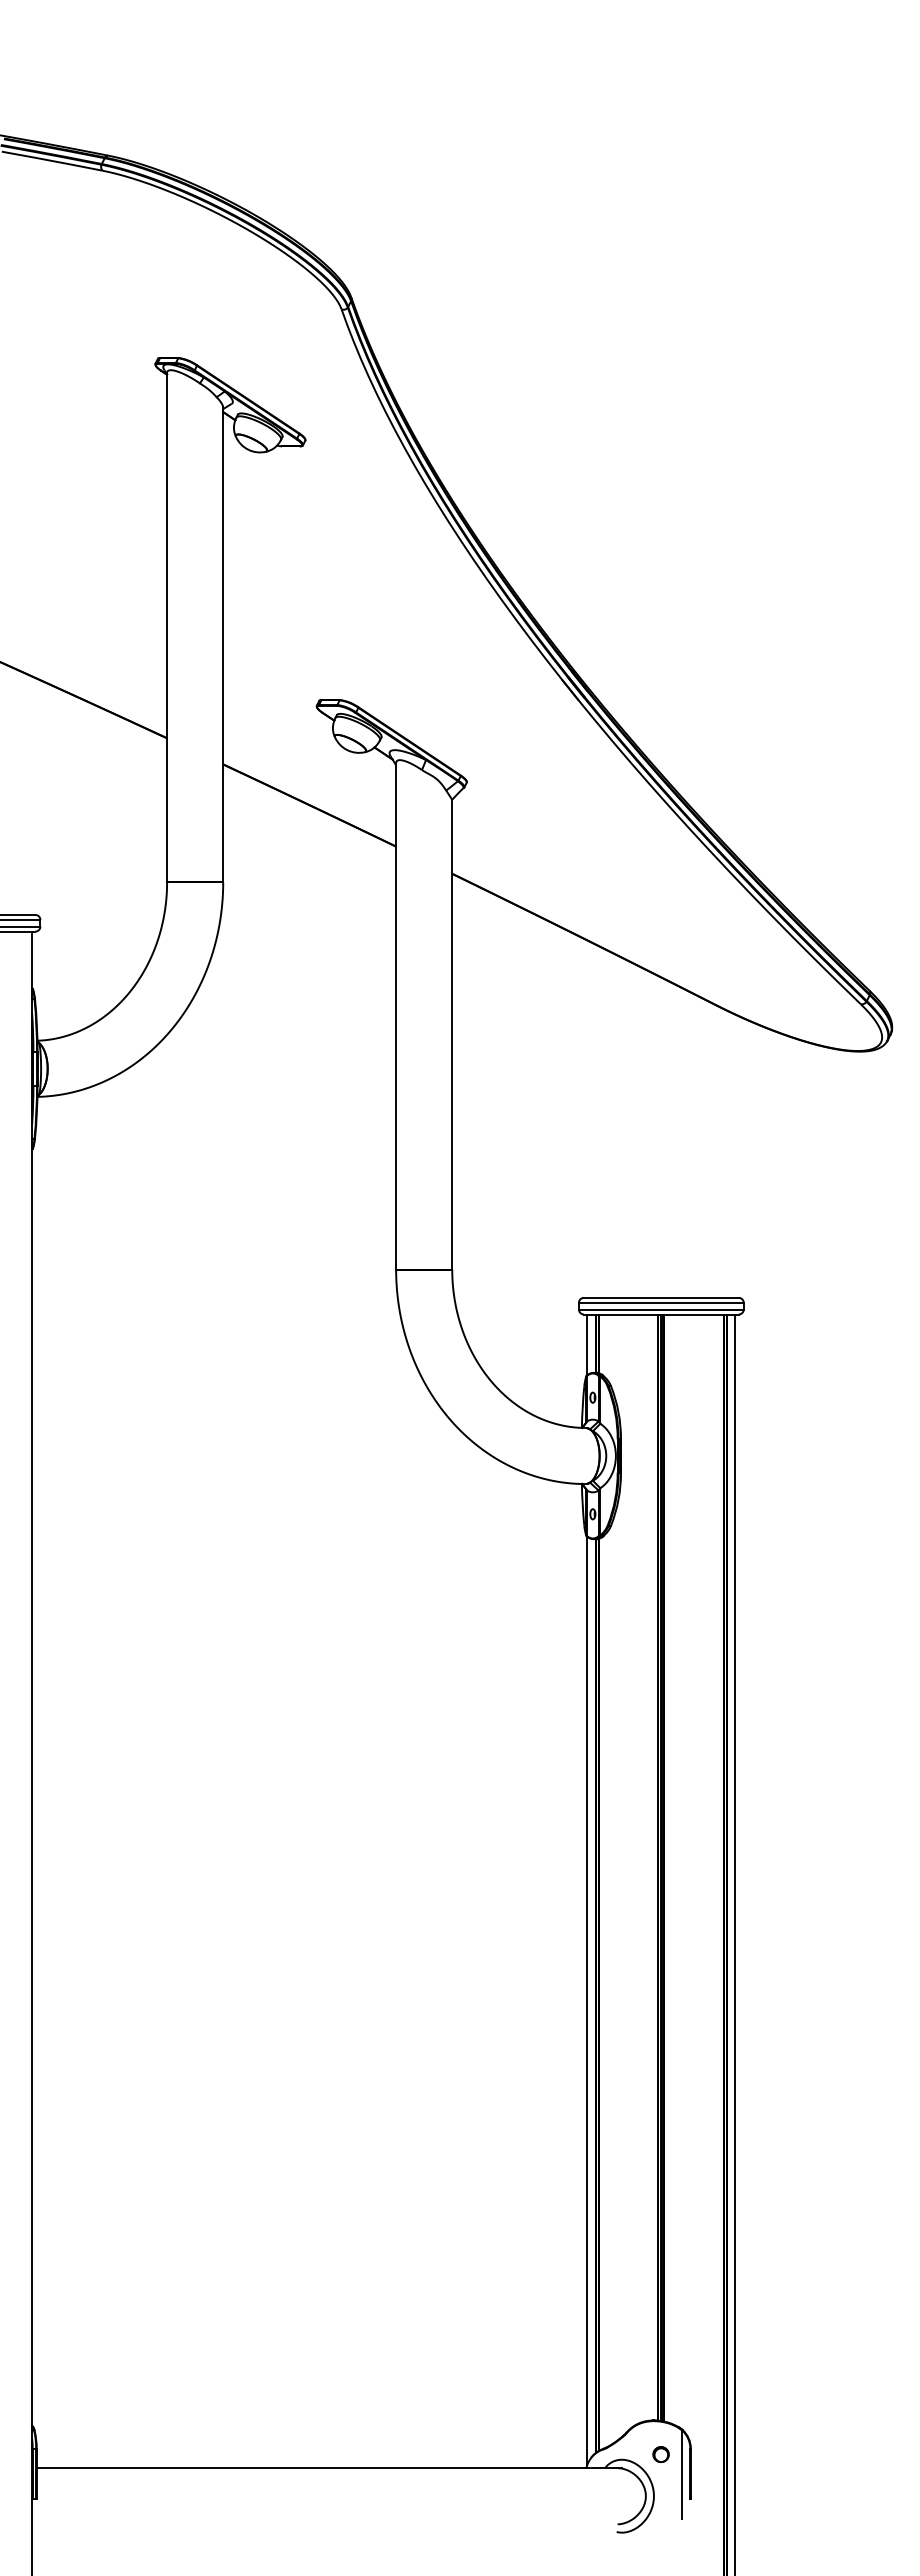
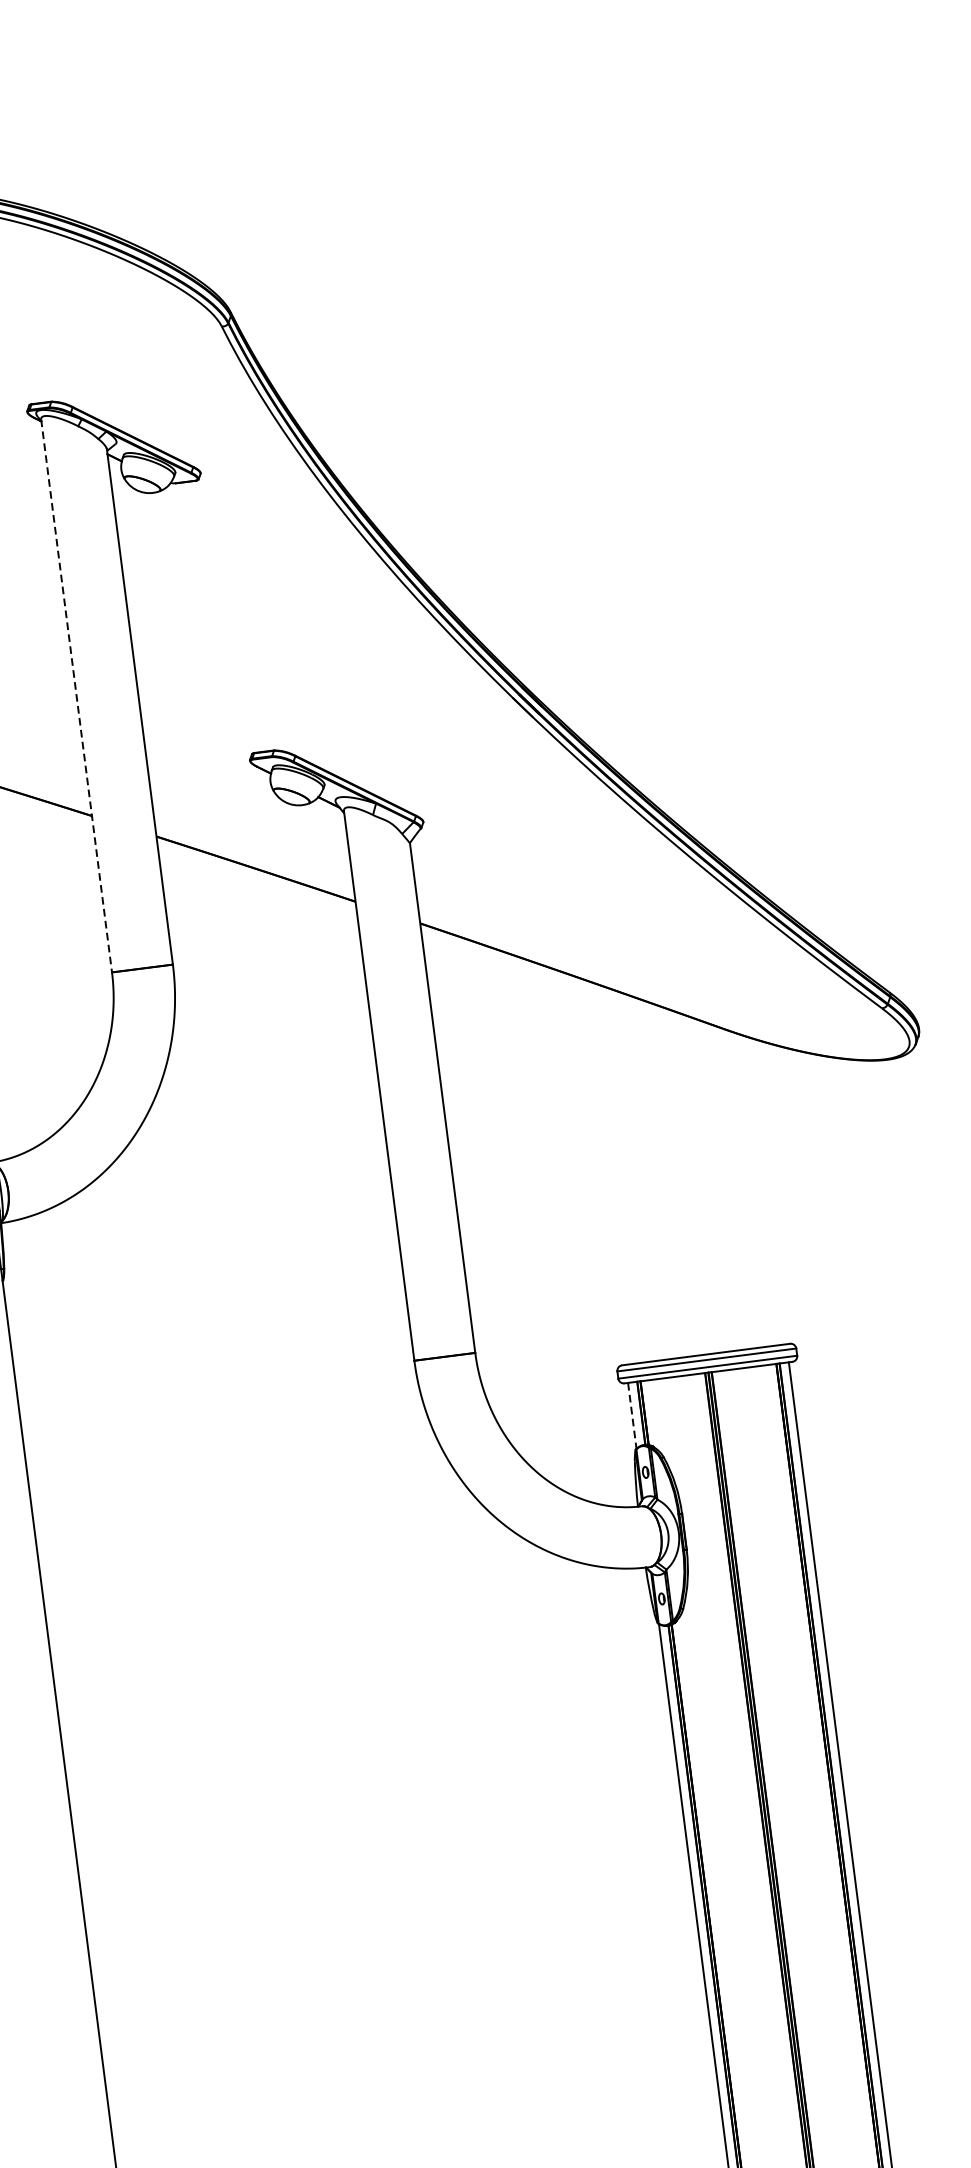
line: (167, 627) -> (77, 695), solid -> dashed
line: (587, 1345) -> (632, 1416), solid -> dashed

